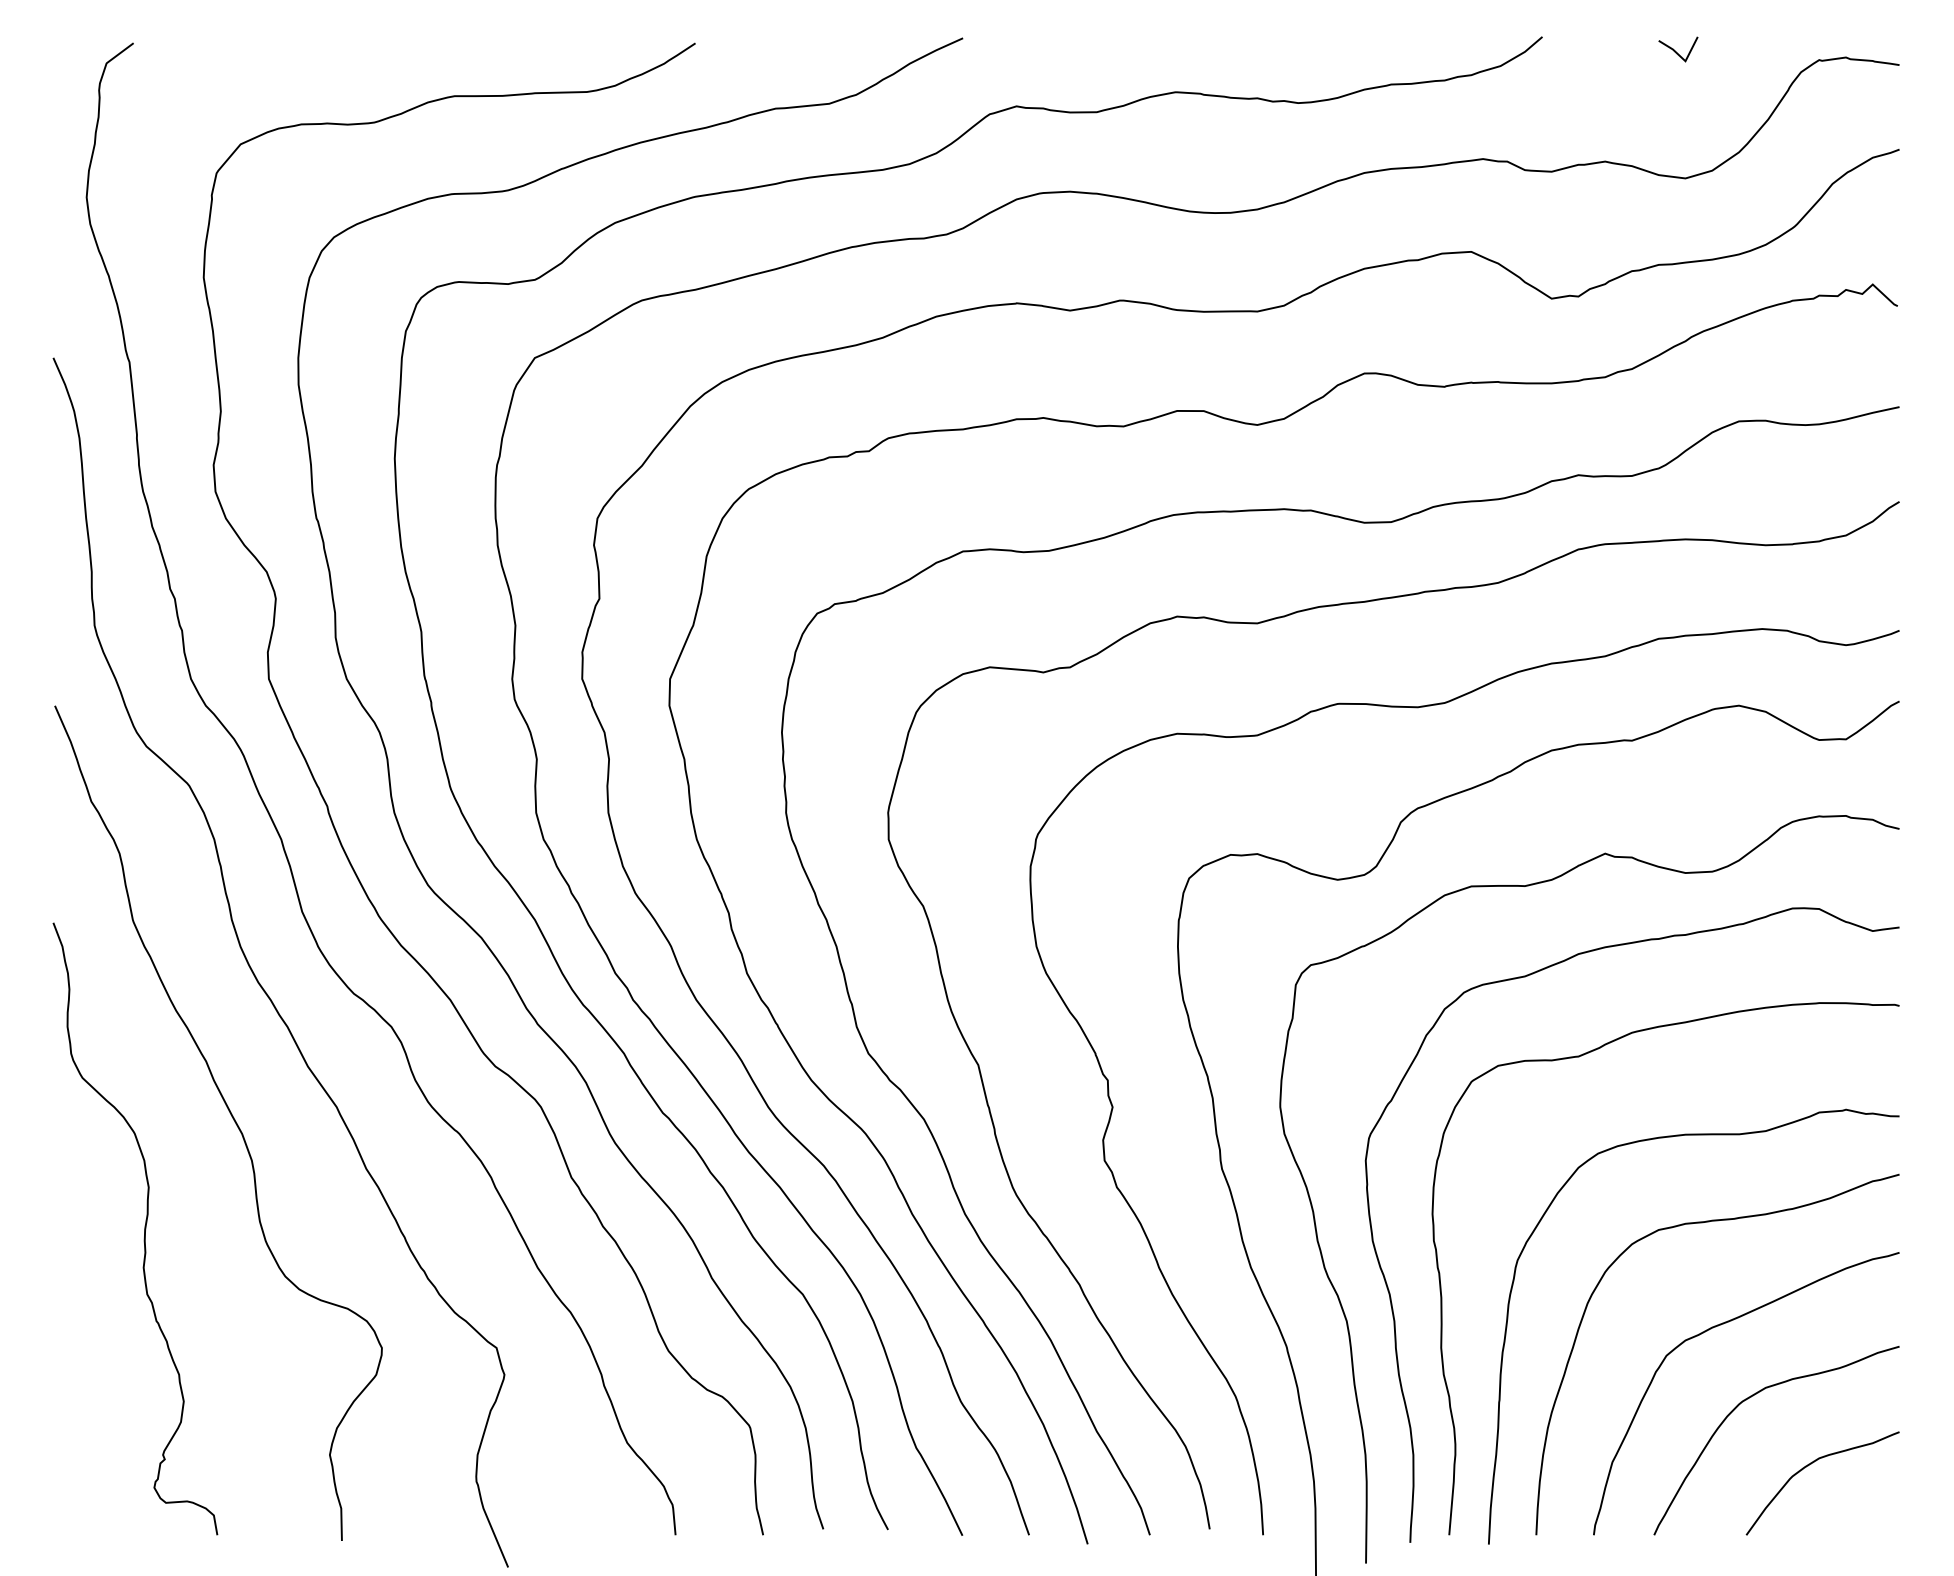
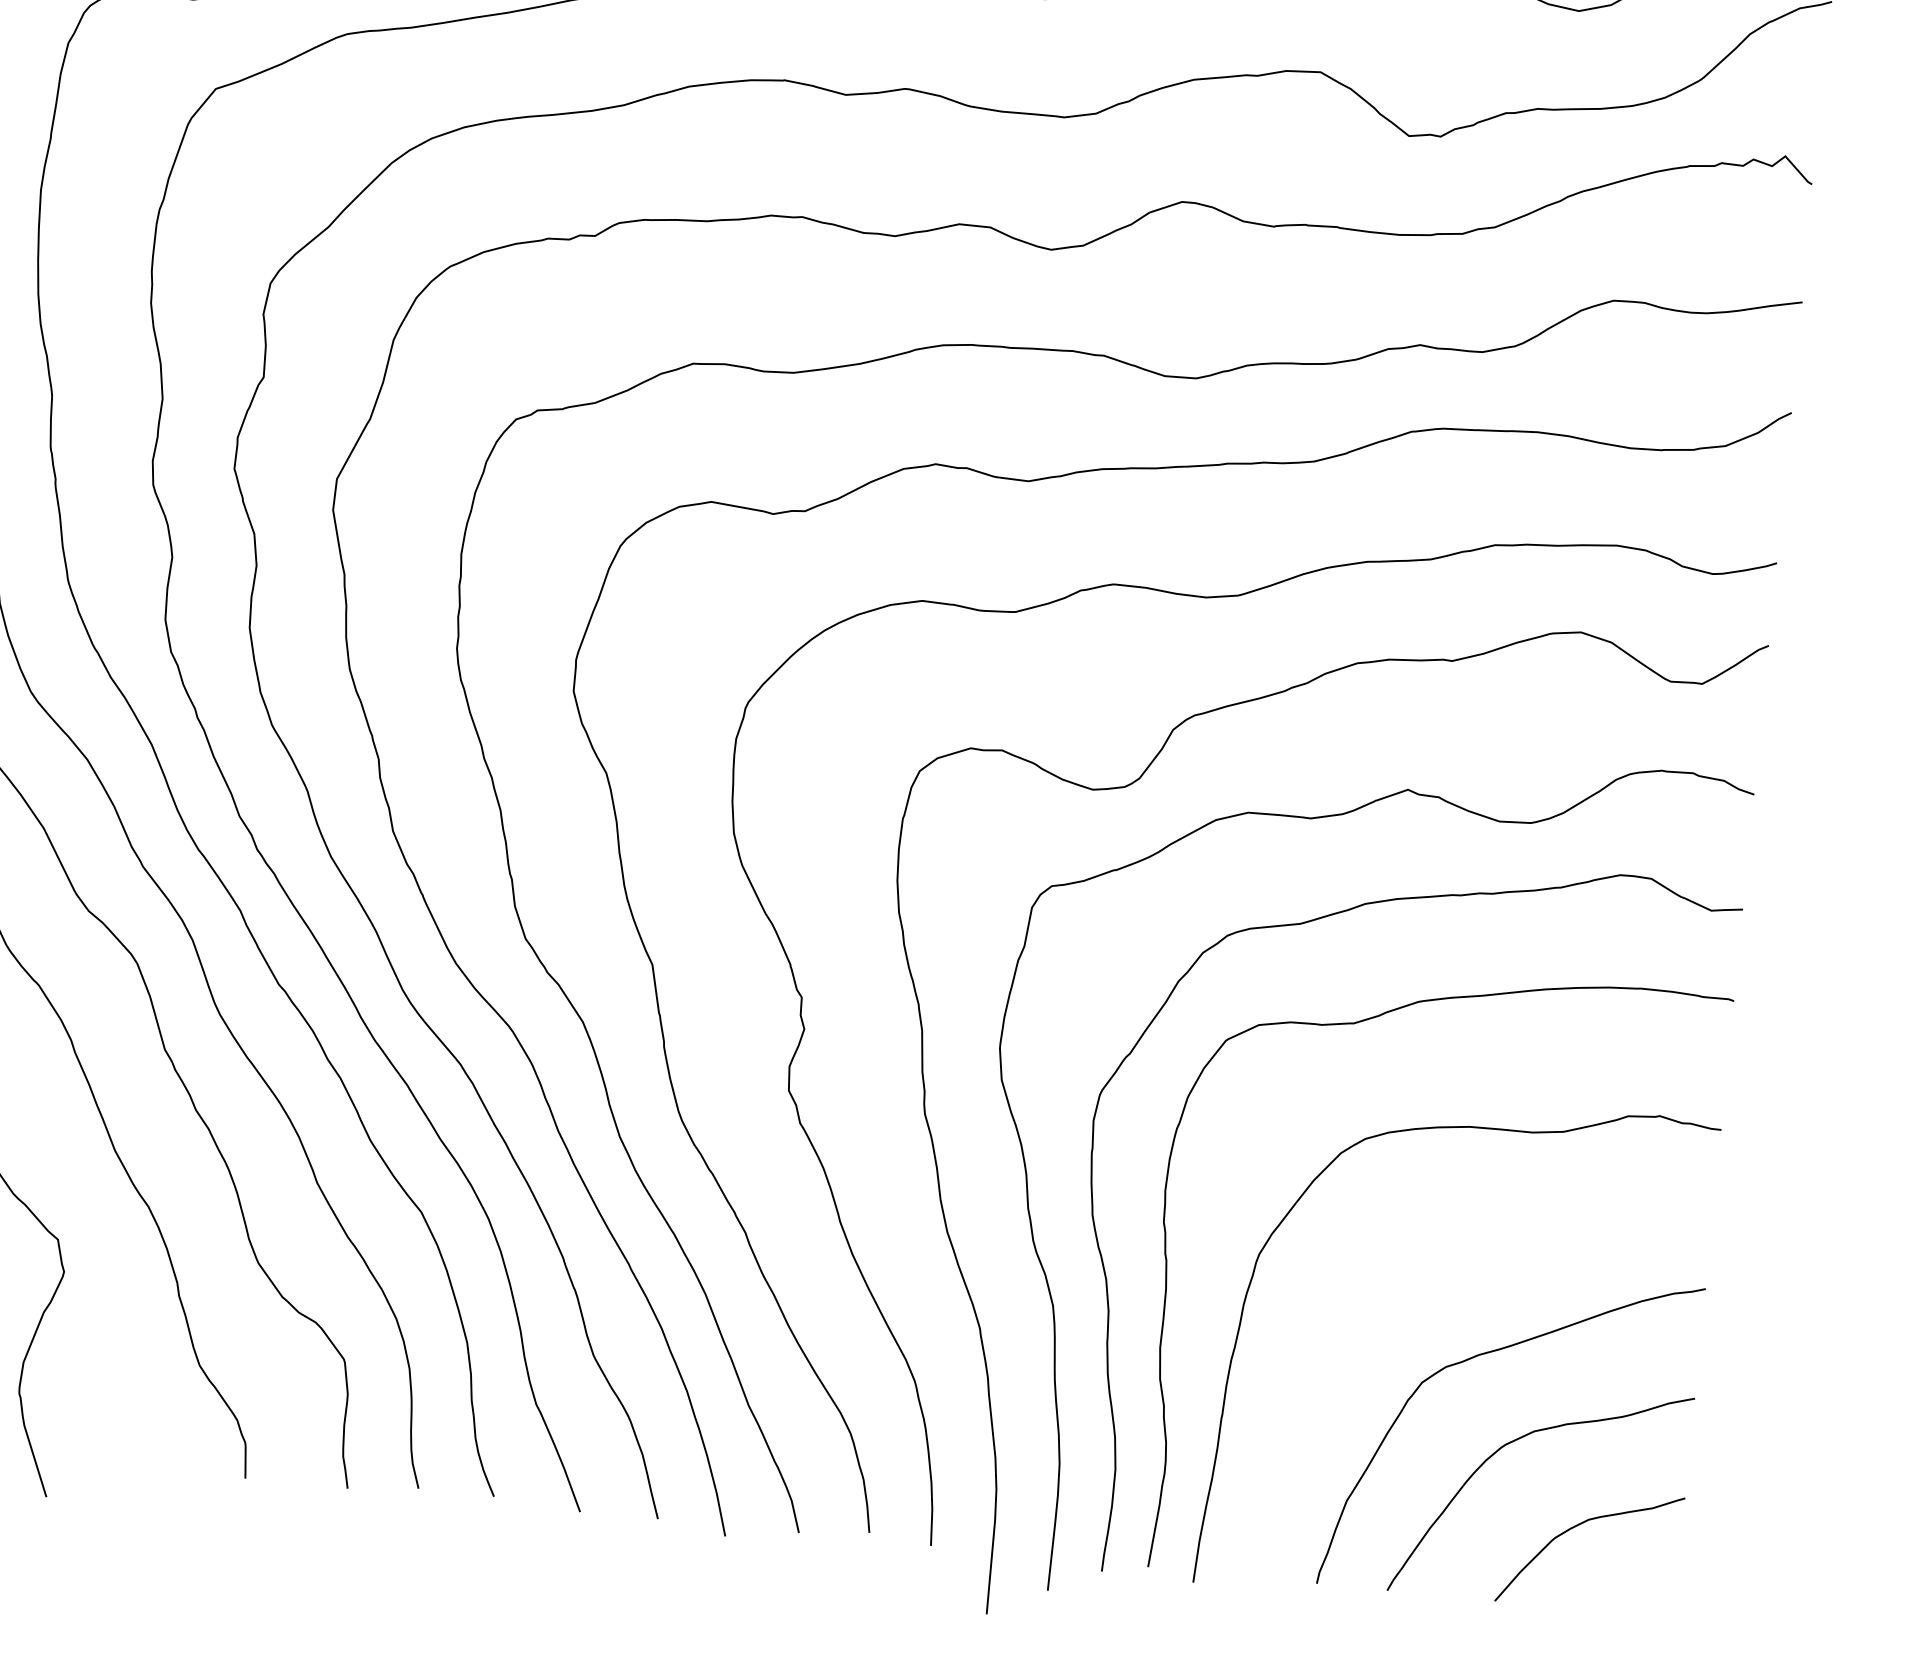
curve: (1702, 1223) -> (1479, 1232), removed

